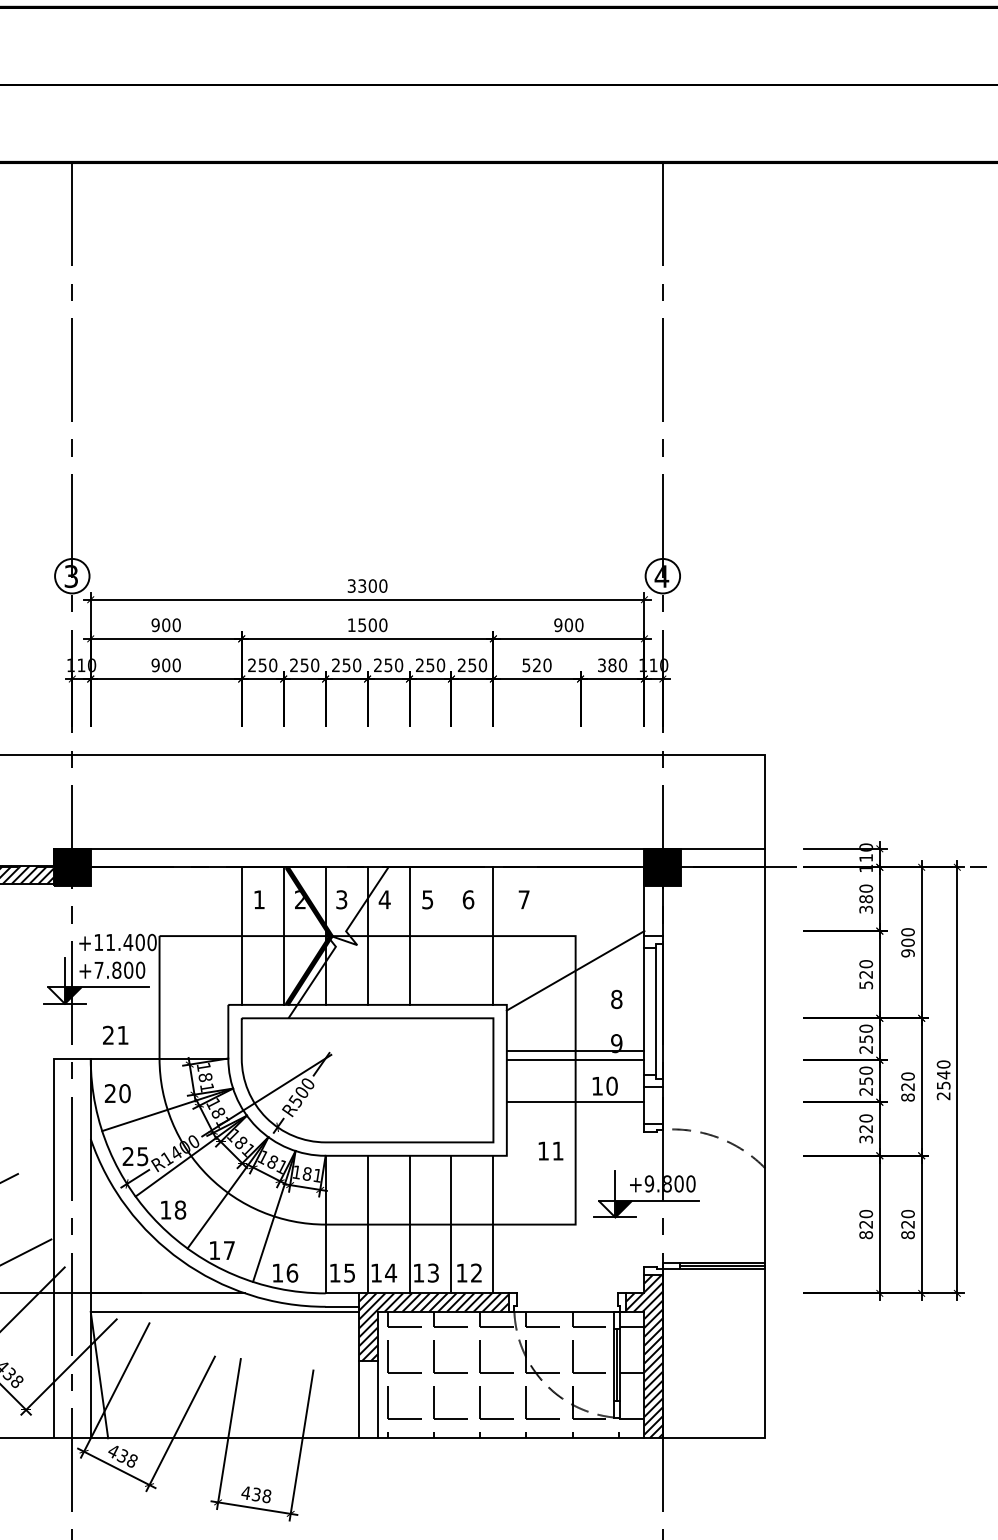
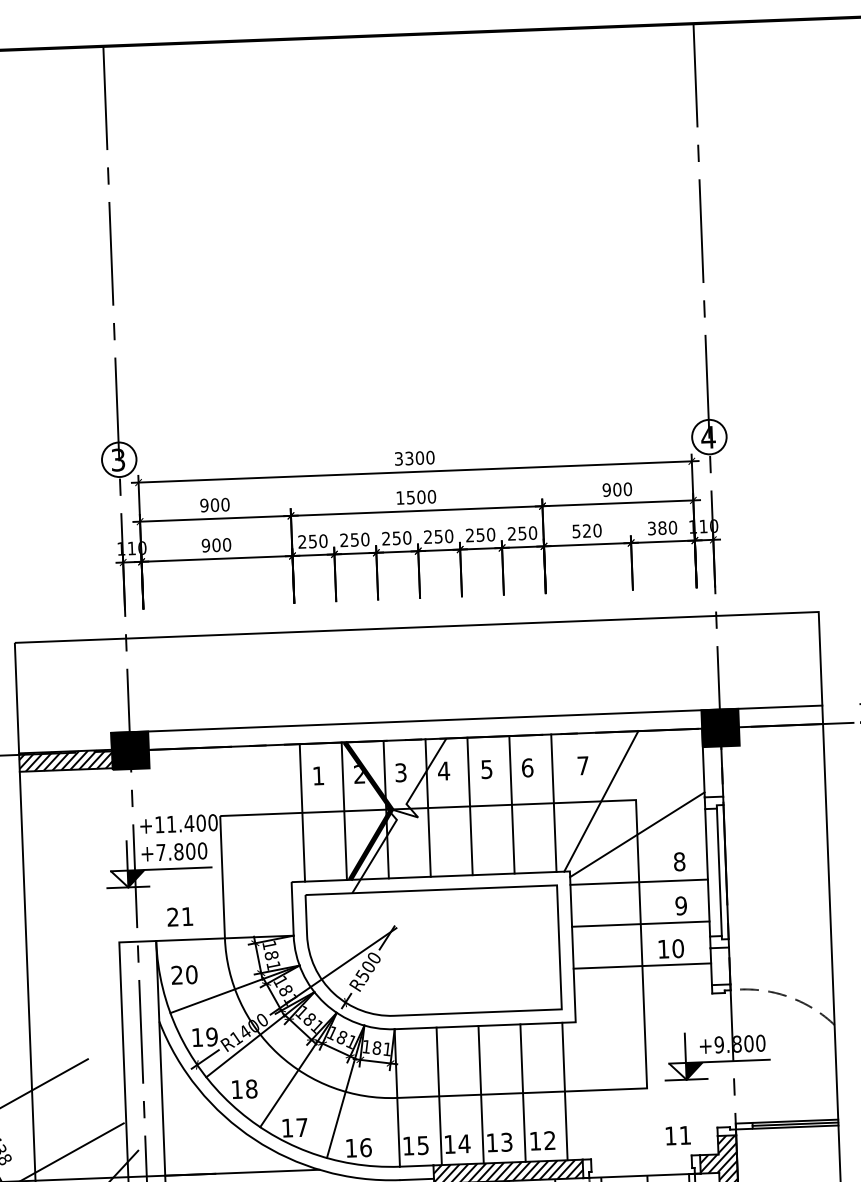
line: (451, 935) -> (511, 804), added
line: (540, 935) -> (600, 800), added
line: (575, 1051) -> (639, 882), moved
text: (550, 1150) -> (677, 1135), moved
text: (135, 1156) -> (204, 1037), 25 -> 19

